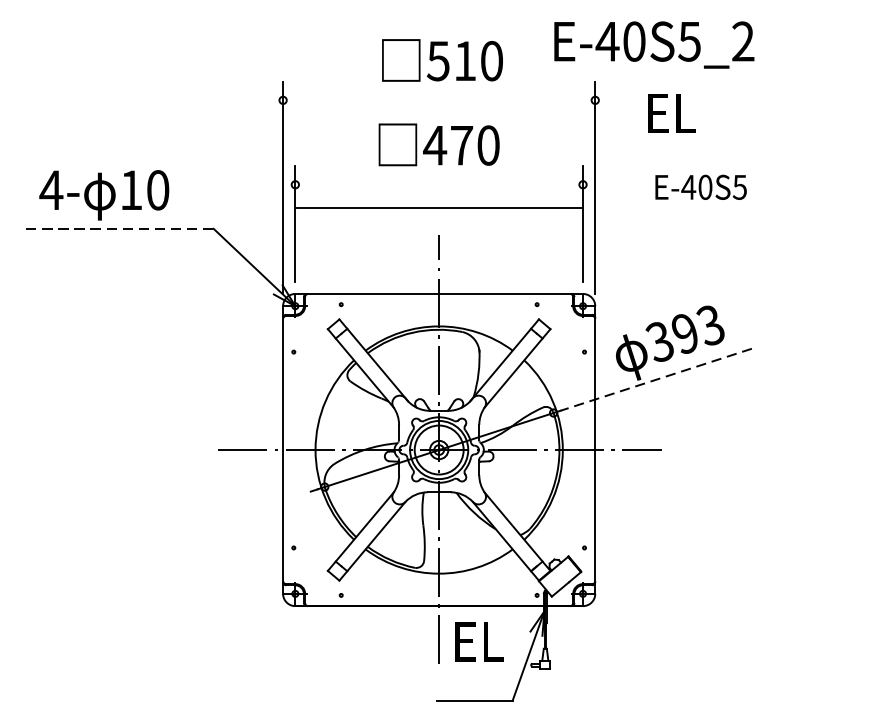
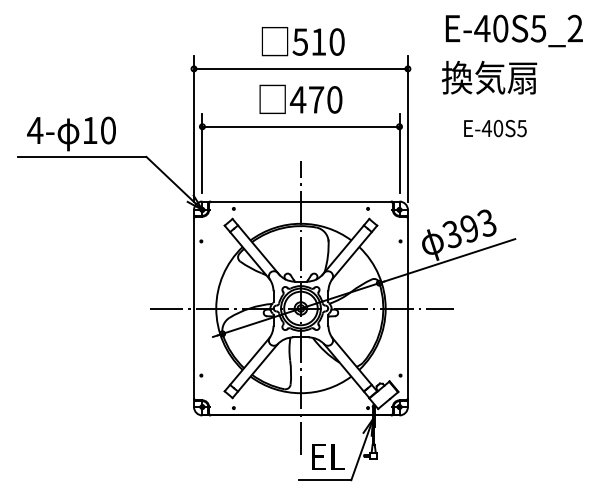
text: (654, 44) -> (514, 30), moved
line: (438, 99) -> (300, 68), added
text: (714, 112) -> (489, 77), EL -> 換気扇
text: (701, 187) -> (495, 128), moved
line: (438, 207) -> (300, 126), moved
line: (120, 228) -> (82, 156), dashed -> solid
line: (655, 379) -> (449, 260), dashed -> solid
text: (479, 641) -> (328, 456), moved

